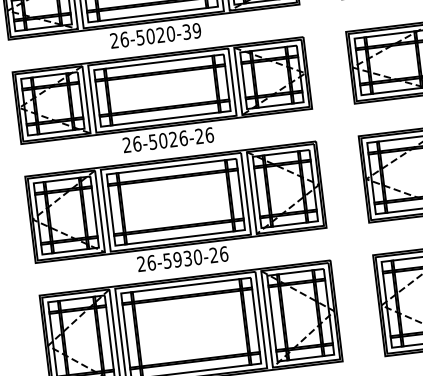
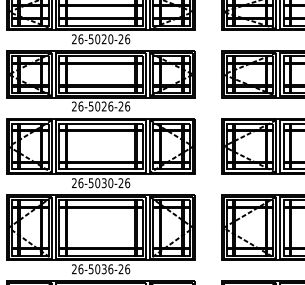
text: (192, 31) -> (124, 39), 26-5020-39 -> 26-5020-26
text: (177, 260) -> (97, 183), 26-5930-26 -> 26-5030-26

